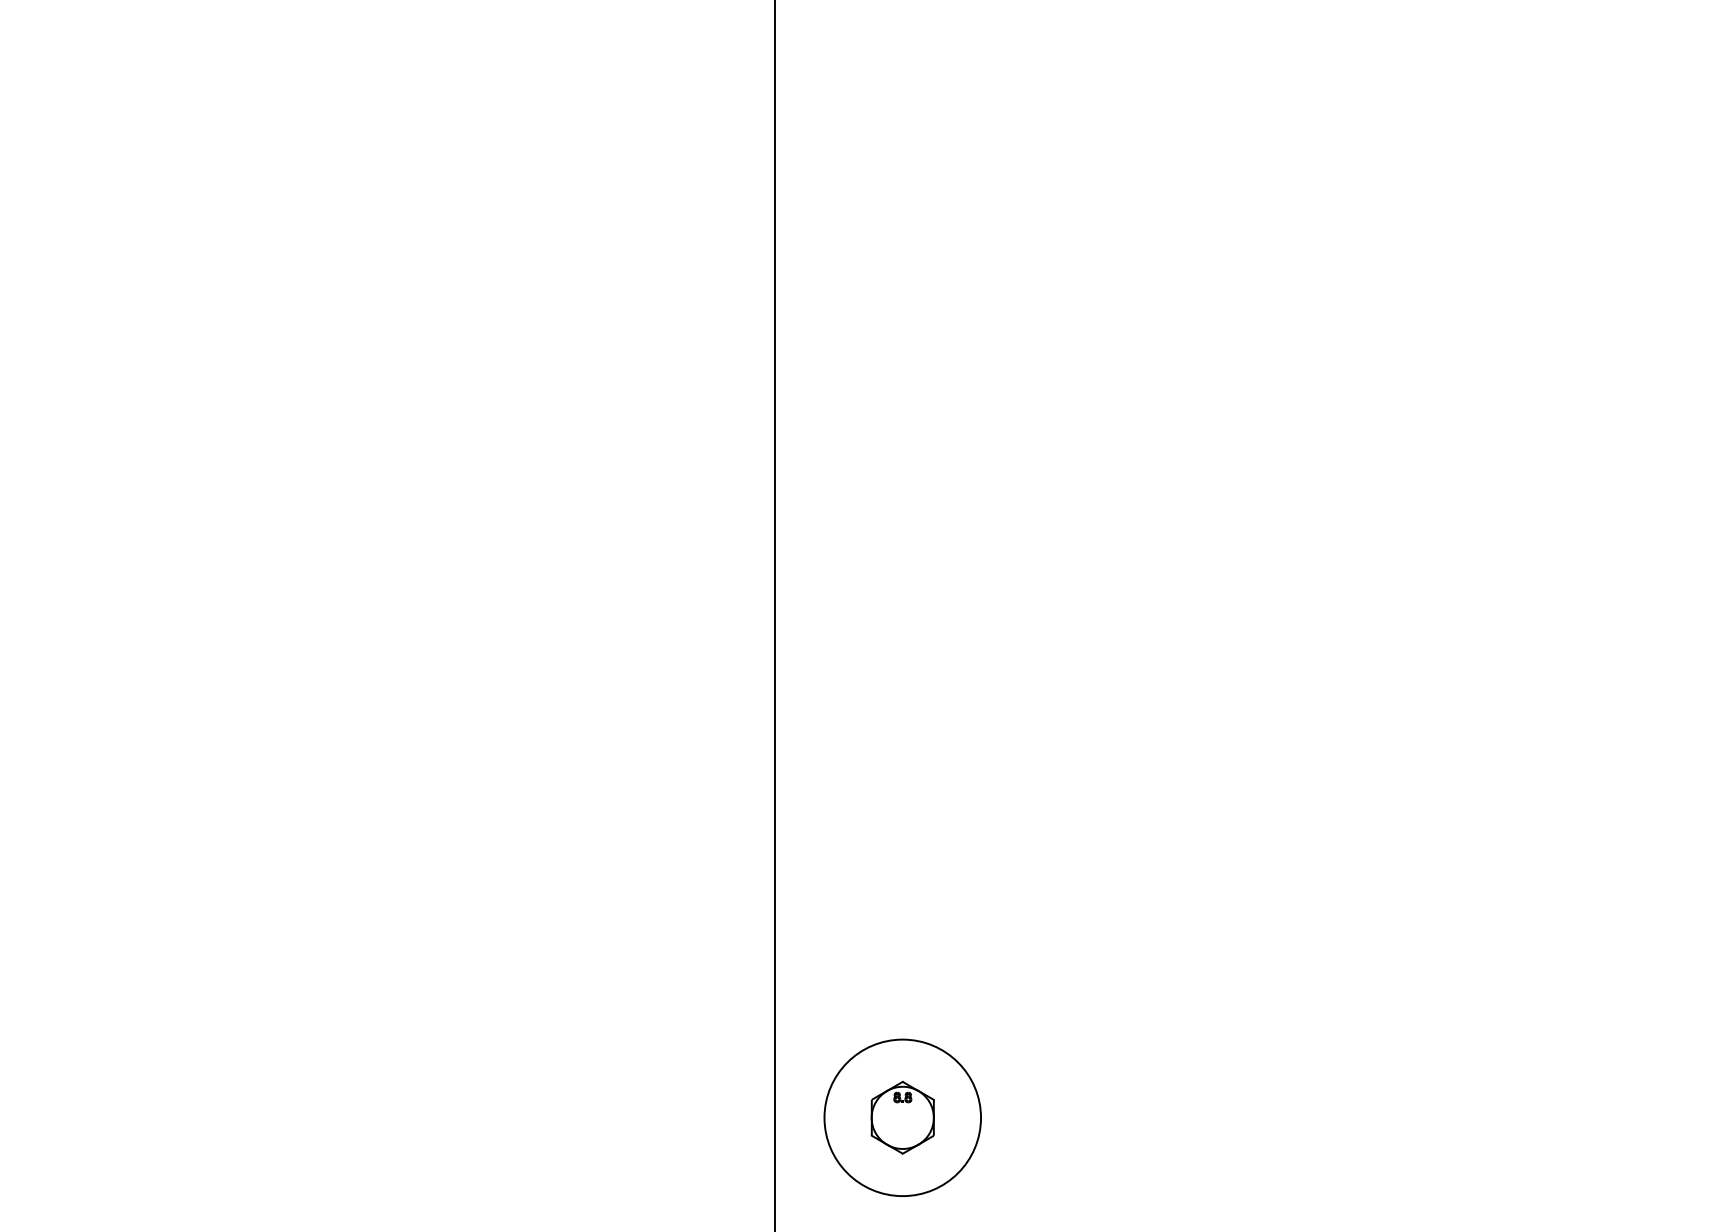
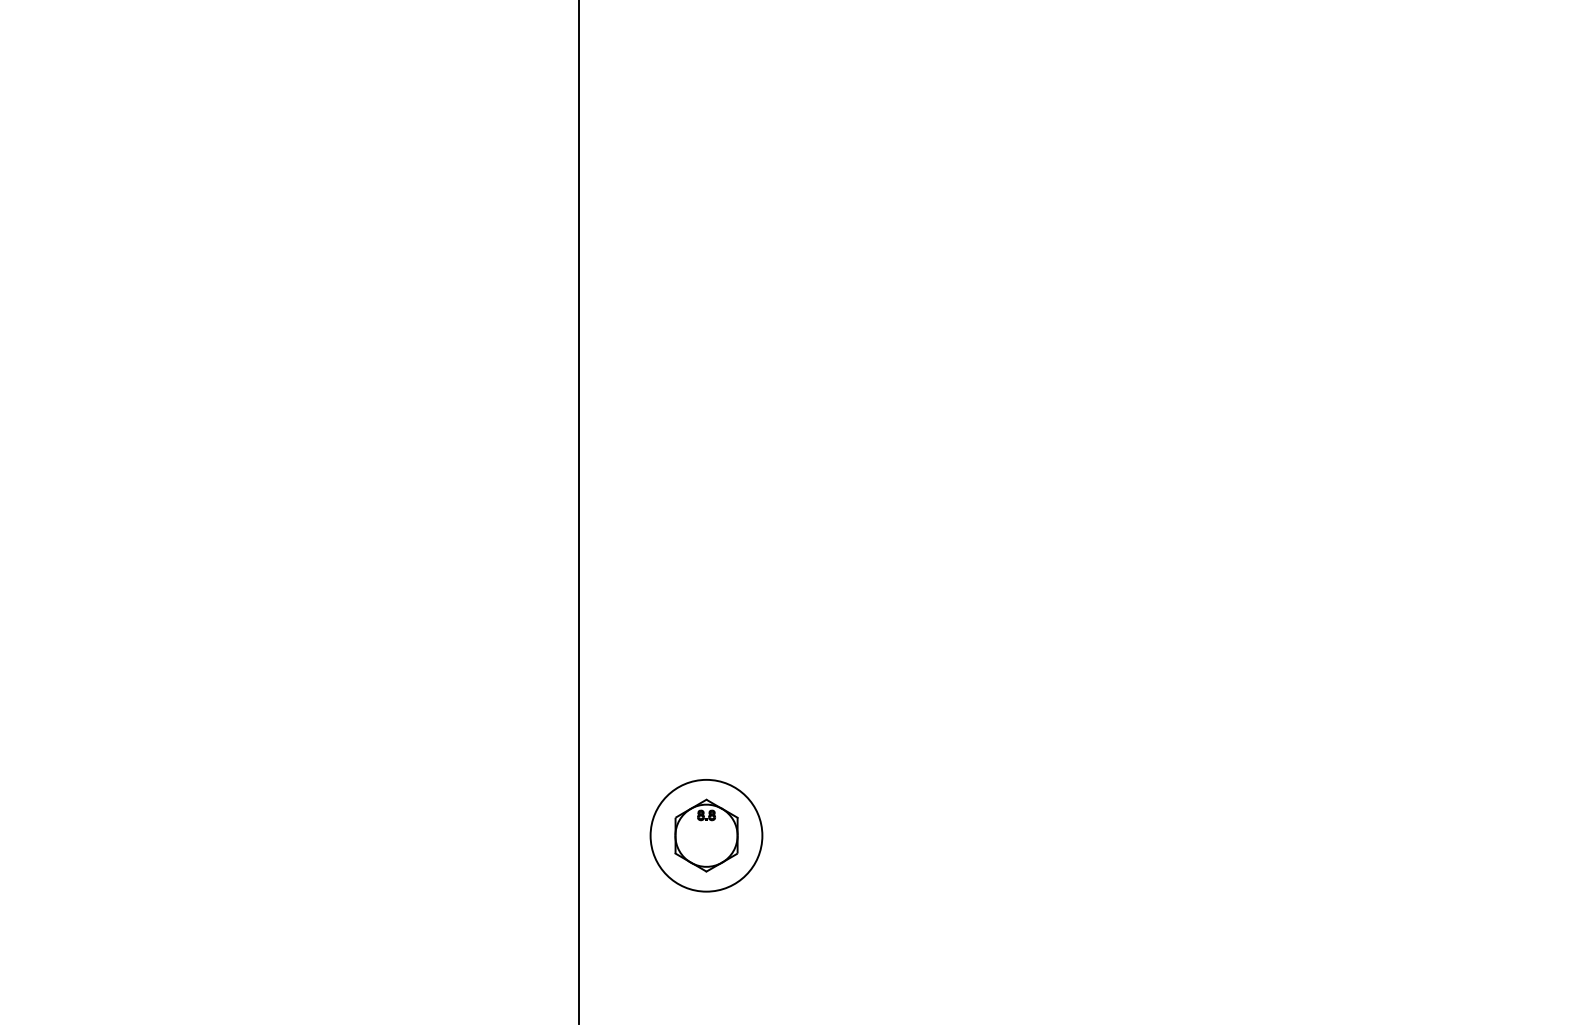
circle: (902, 1117) -> (706, 835), size x0.71

